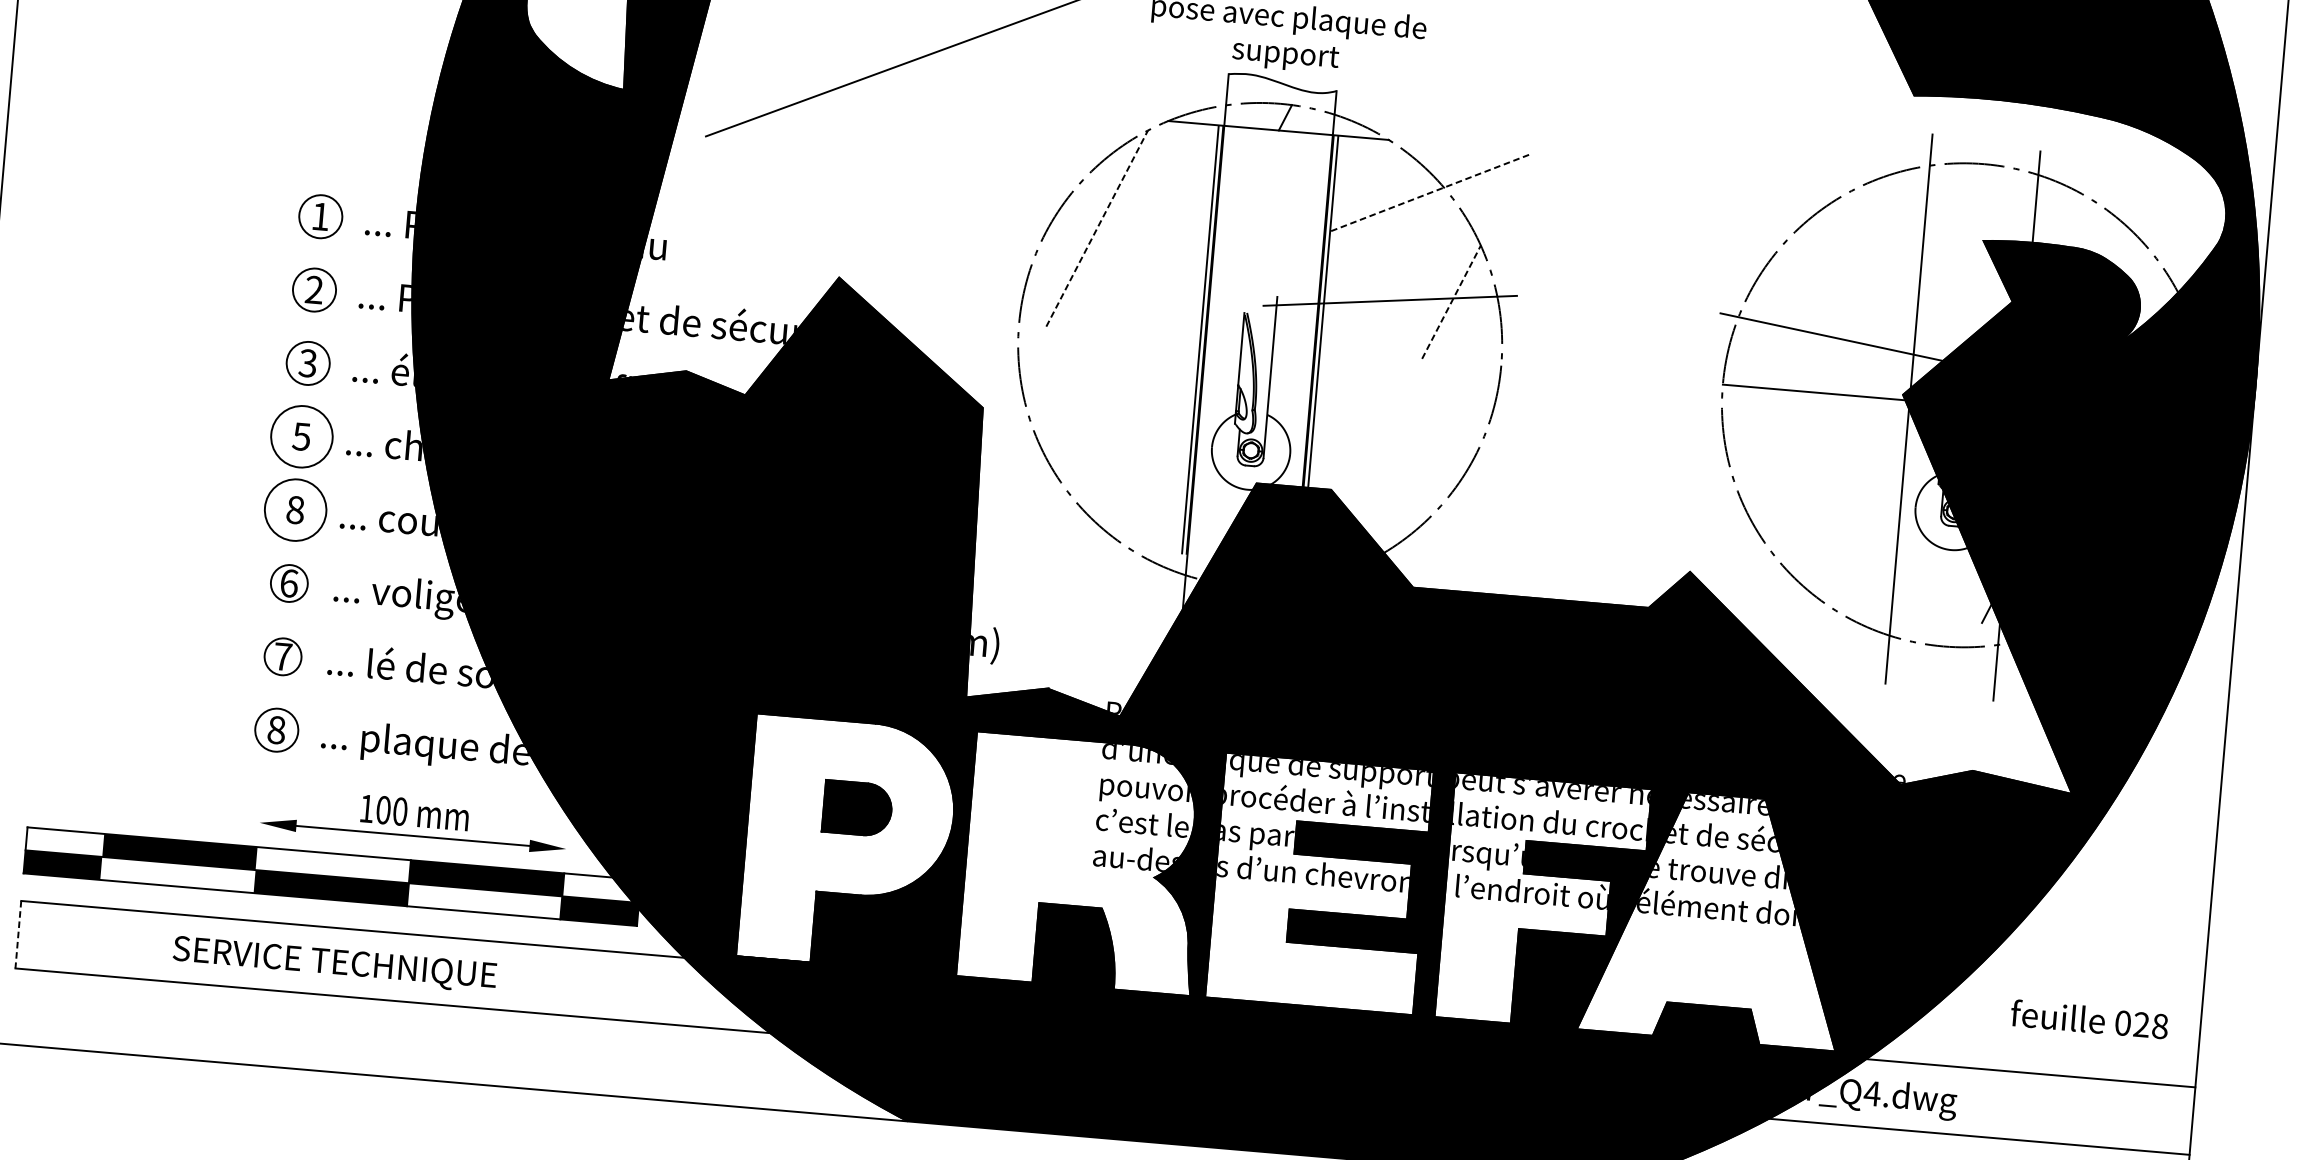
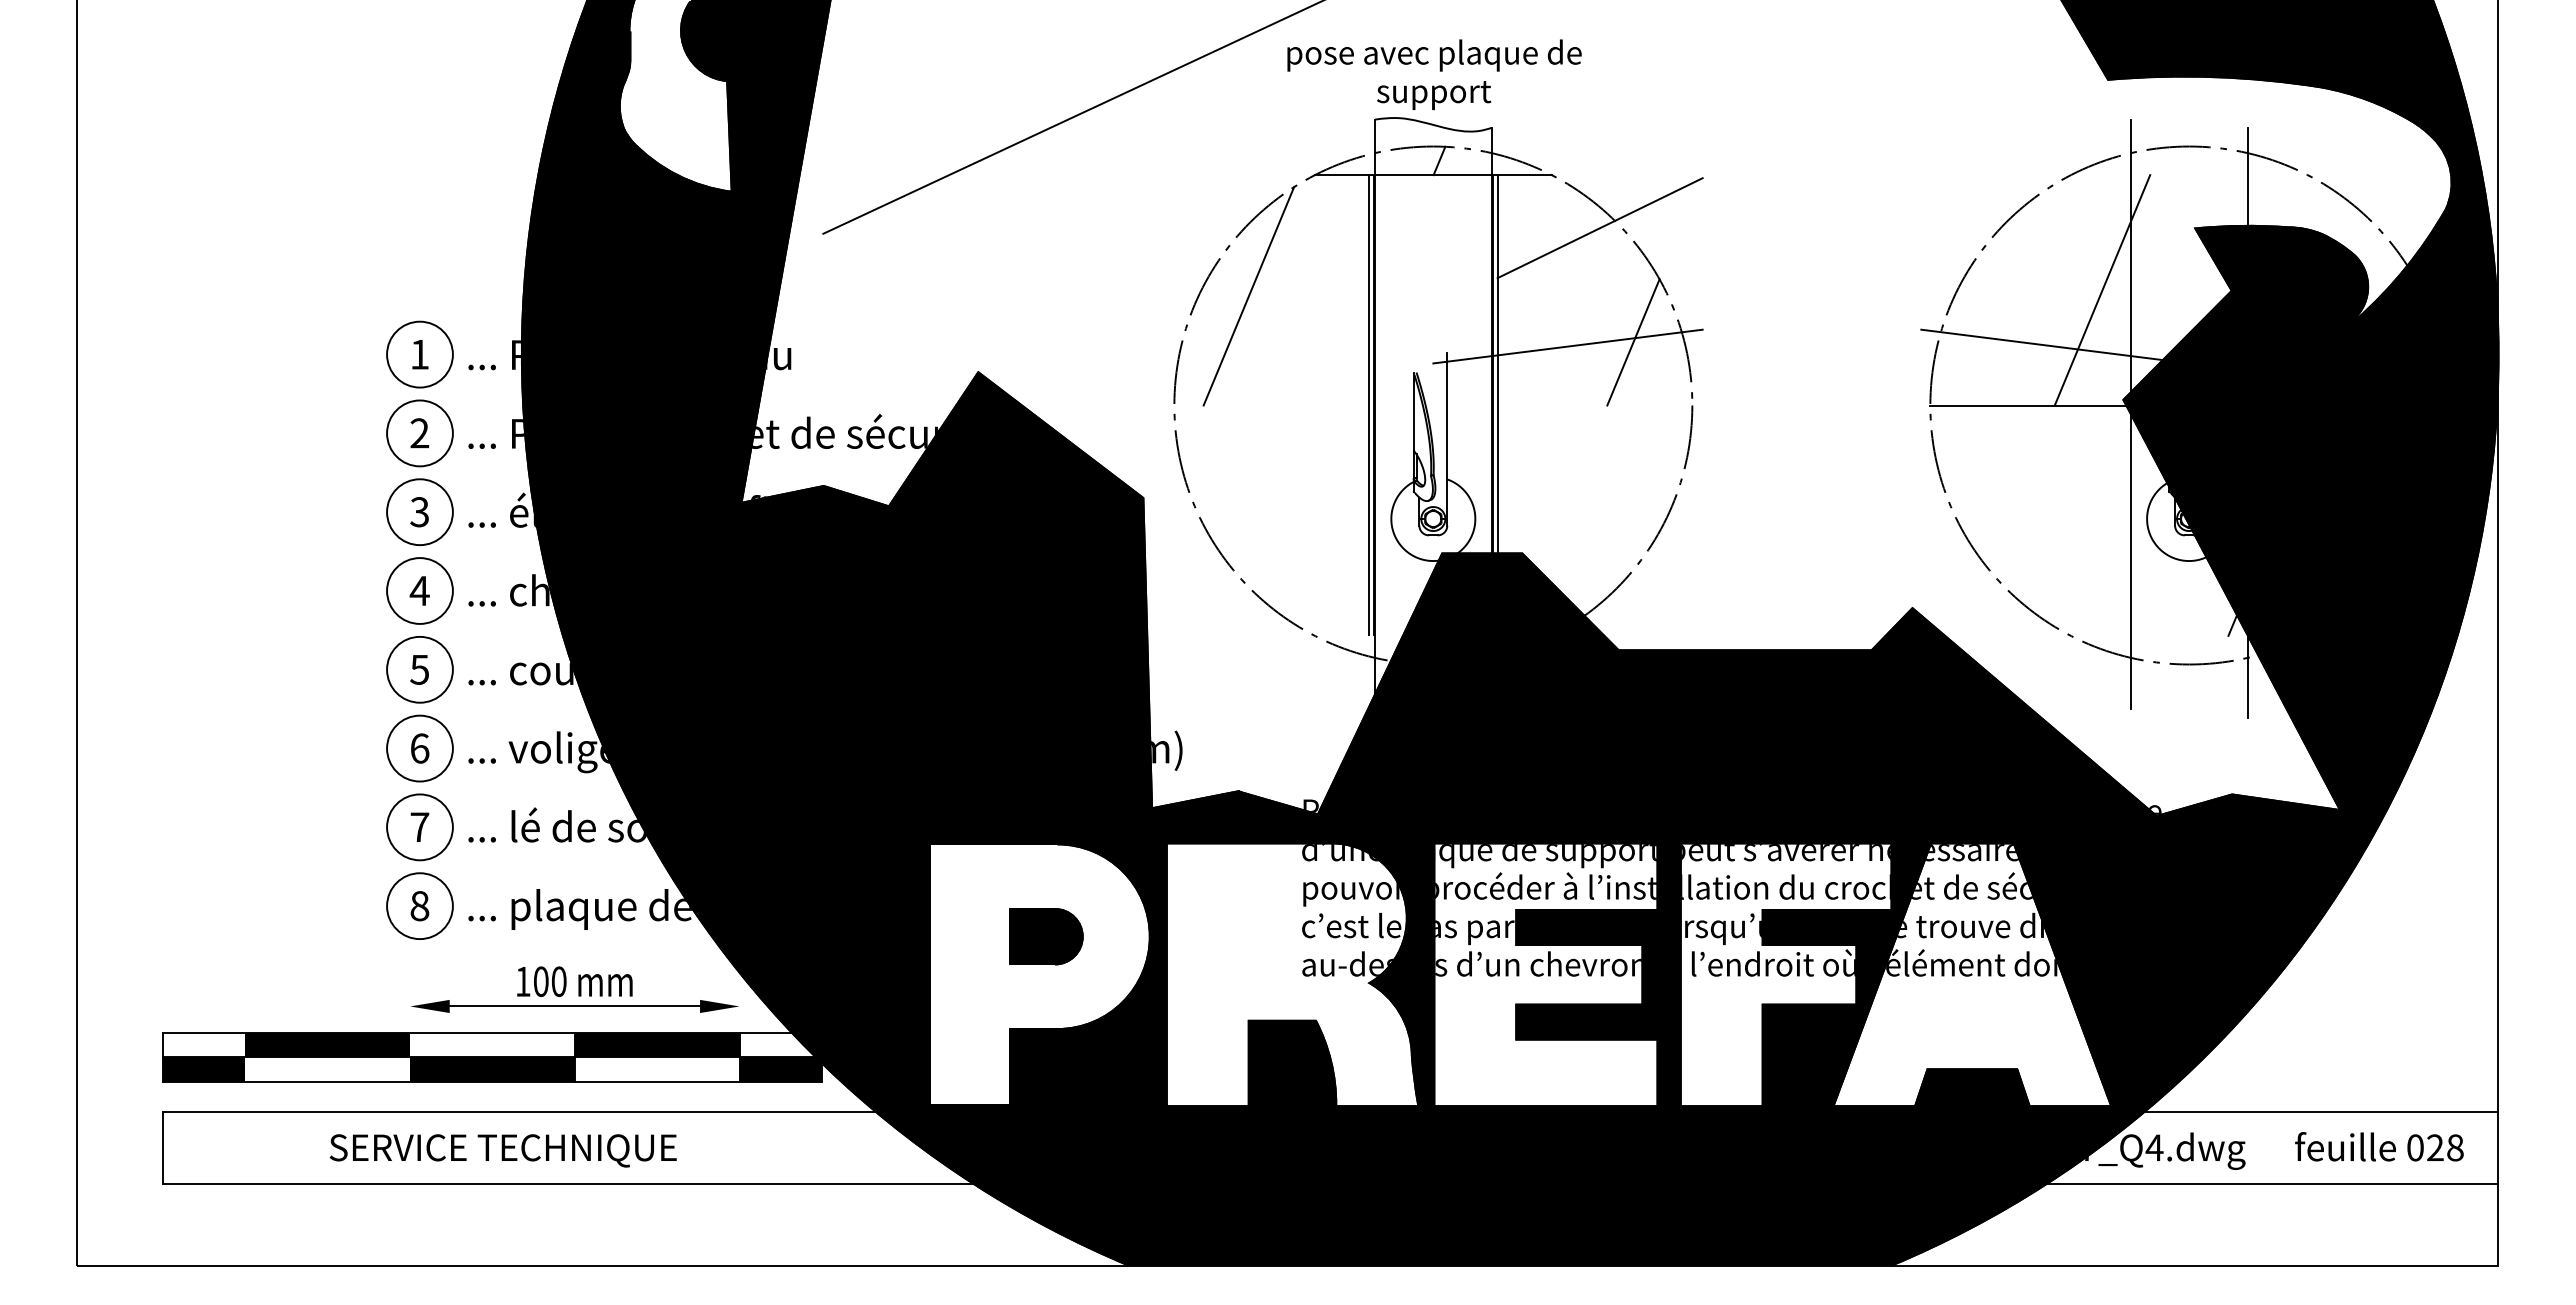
line: (1428, 193) -> (1599, 228), dashed -> solid
circle: (320, 216) -> (419, 354), size x1.43
line: (1097, 227) -> (1249, 295), dashed -> solid
circle: (314, 290) -> (419, 433), size x1.43
line: (1892, 291) -> (2102, 290), added
line: (1451, 301) -> (1633, 341), dashed -> solid
circle: (307, 363) -> (419, 512), size x1.43
text: (301, 437) -> (419, 591), 5 -> 4
text: (295, 509) -> (419, 669), 8 -> 5
circle: (288, 583) -> (419, 748), size x1.67
circle: (282, 656) -> (419, 827), size x1.67
circle: (276, 730) -> (419, 906), size x1.43
line: (18, 935) -> (163, 1148), dashed -> solid
text: (2089, 1019) -> (2379, 1146), moved

